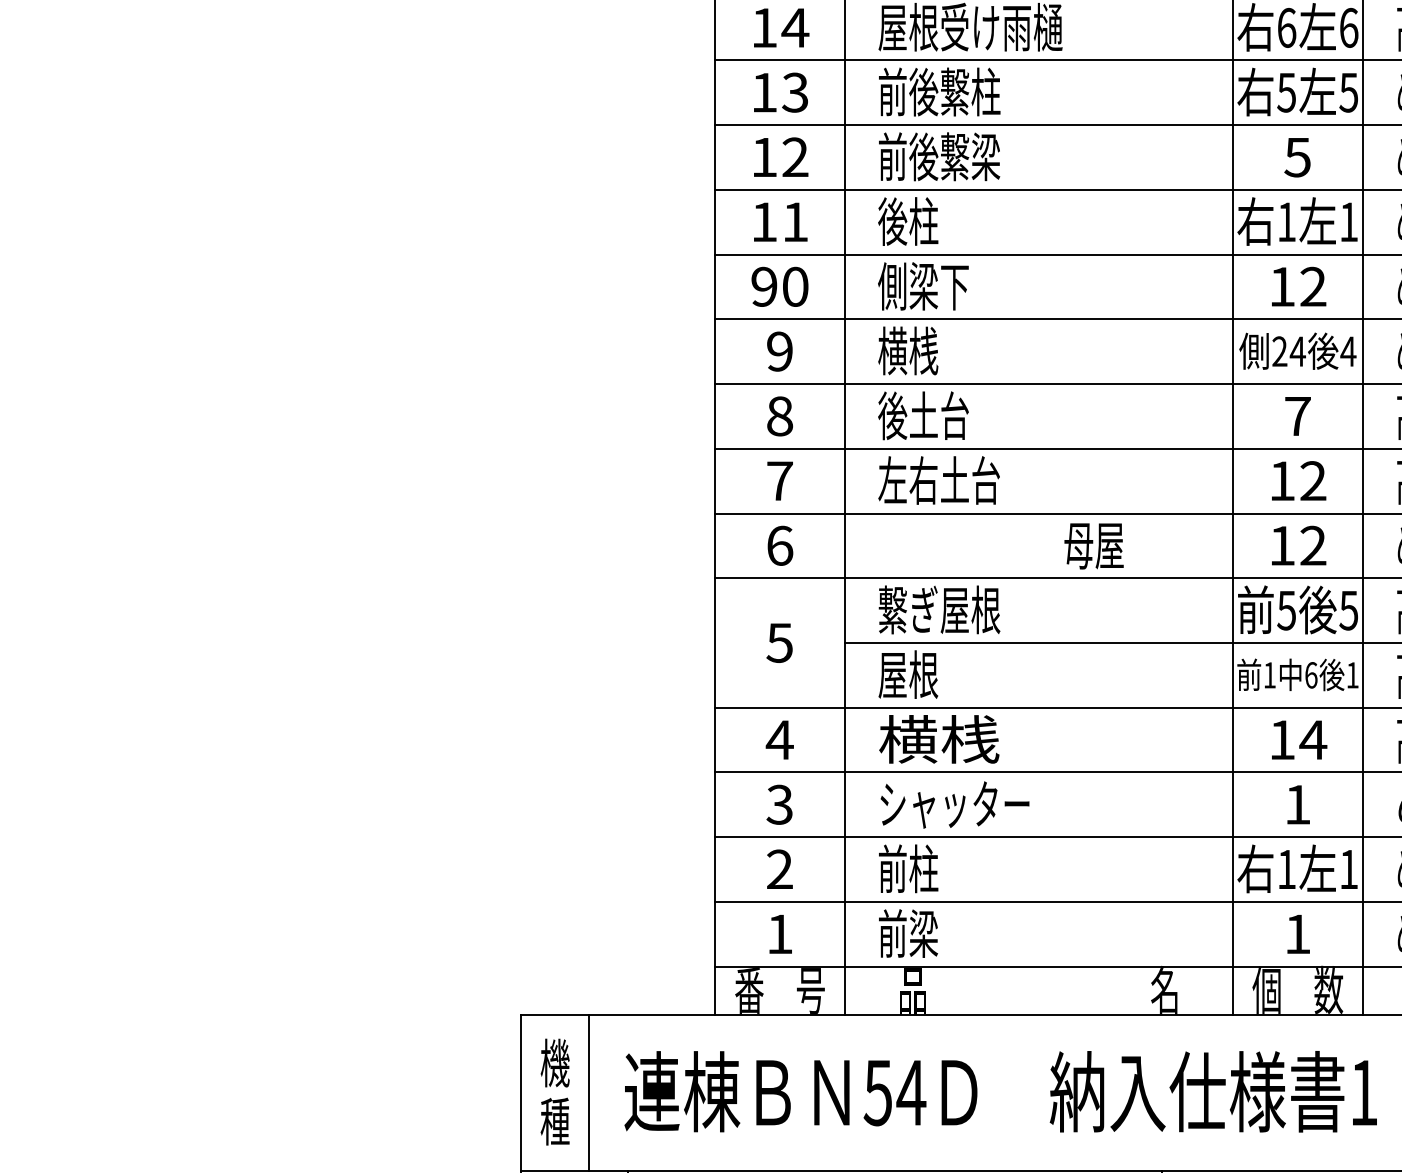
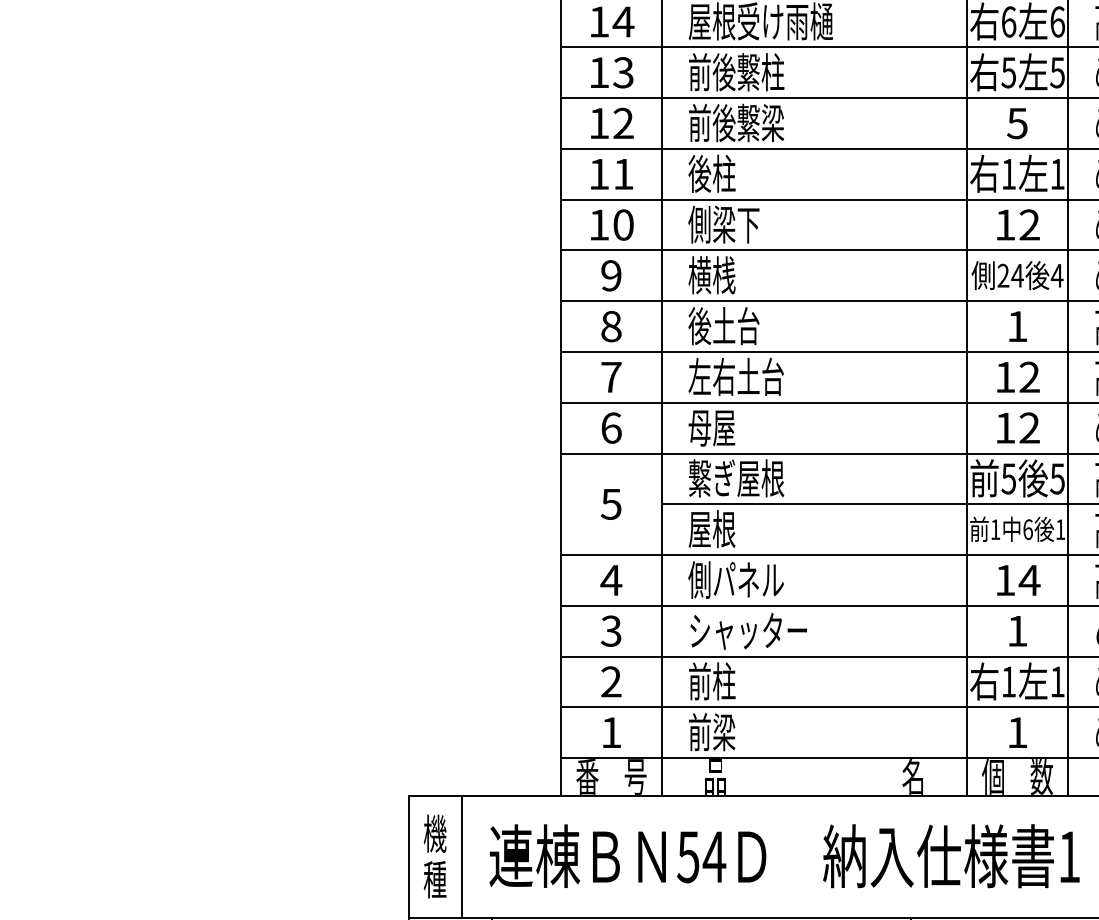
text: (764, 286) -> (599, 224), 90 -> 10
text: (1297, 416) -> (1017, 326), 7 -> 1
text: (1093, 546) -> (711, 428), moved
text: (938, 739) -> (735, 579), 横桟 -> 側パネル

